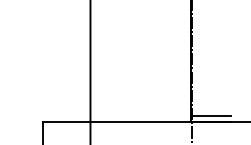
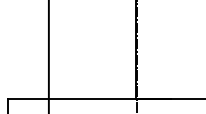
line: (210, 116) -> (153, 93), removed

